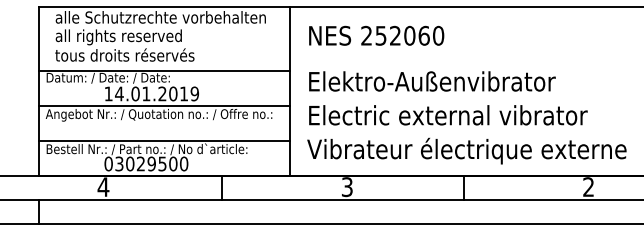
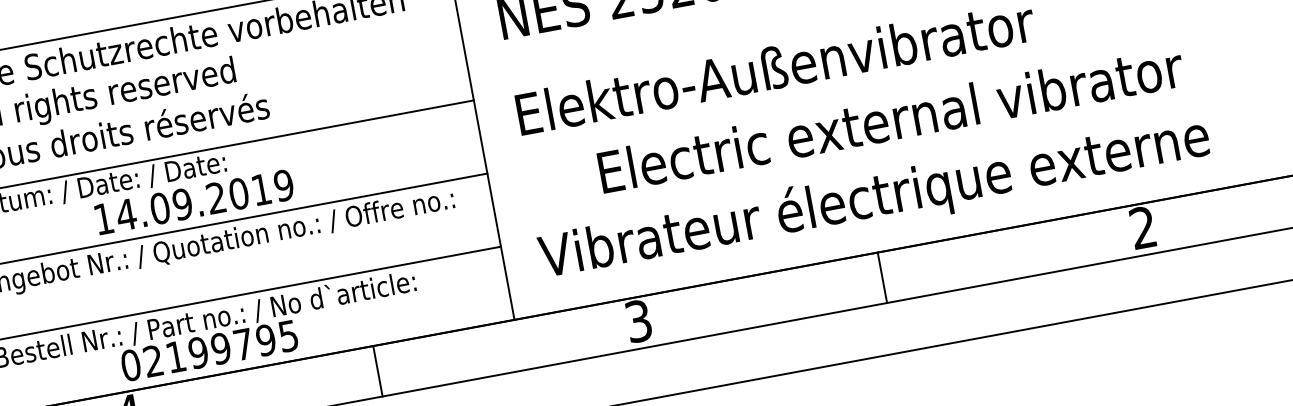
text: (146, 93) -> (182, 203), 14.01.2019 -> 14.09.2019
text: (448, 115) -> (891, 119), moved
text: (151, 163) -> (220, 347), 03029500 -> 02199795

